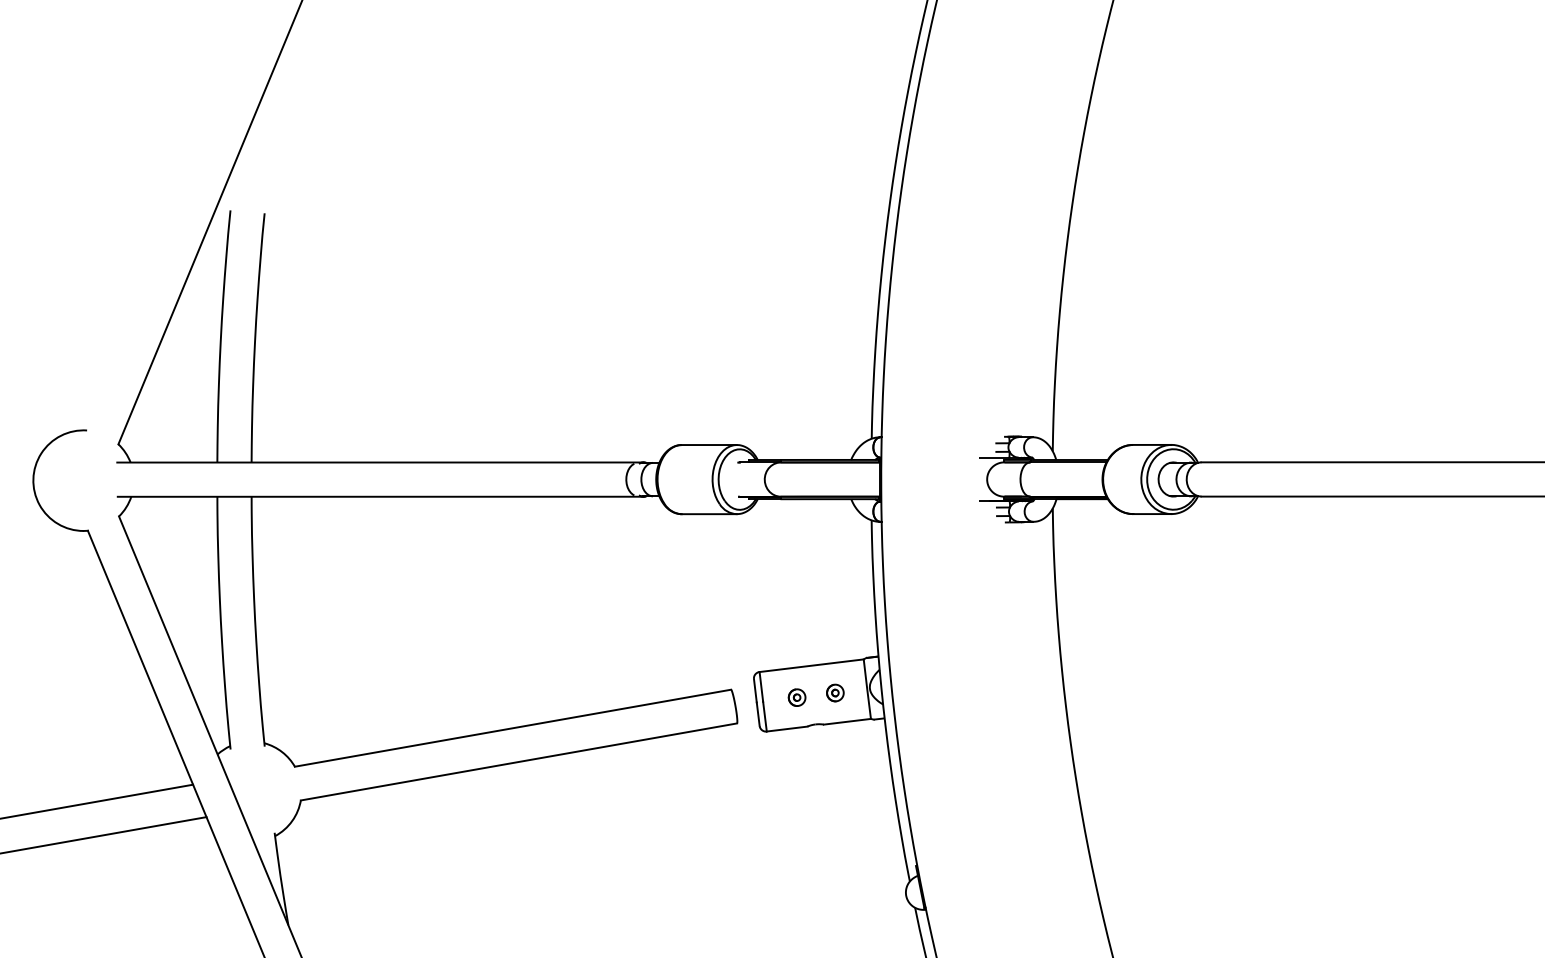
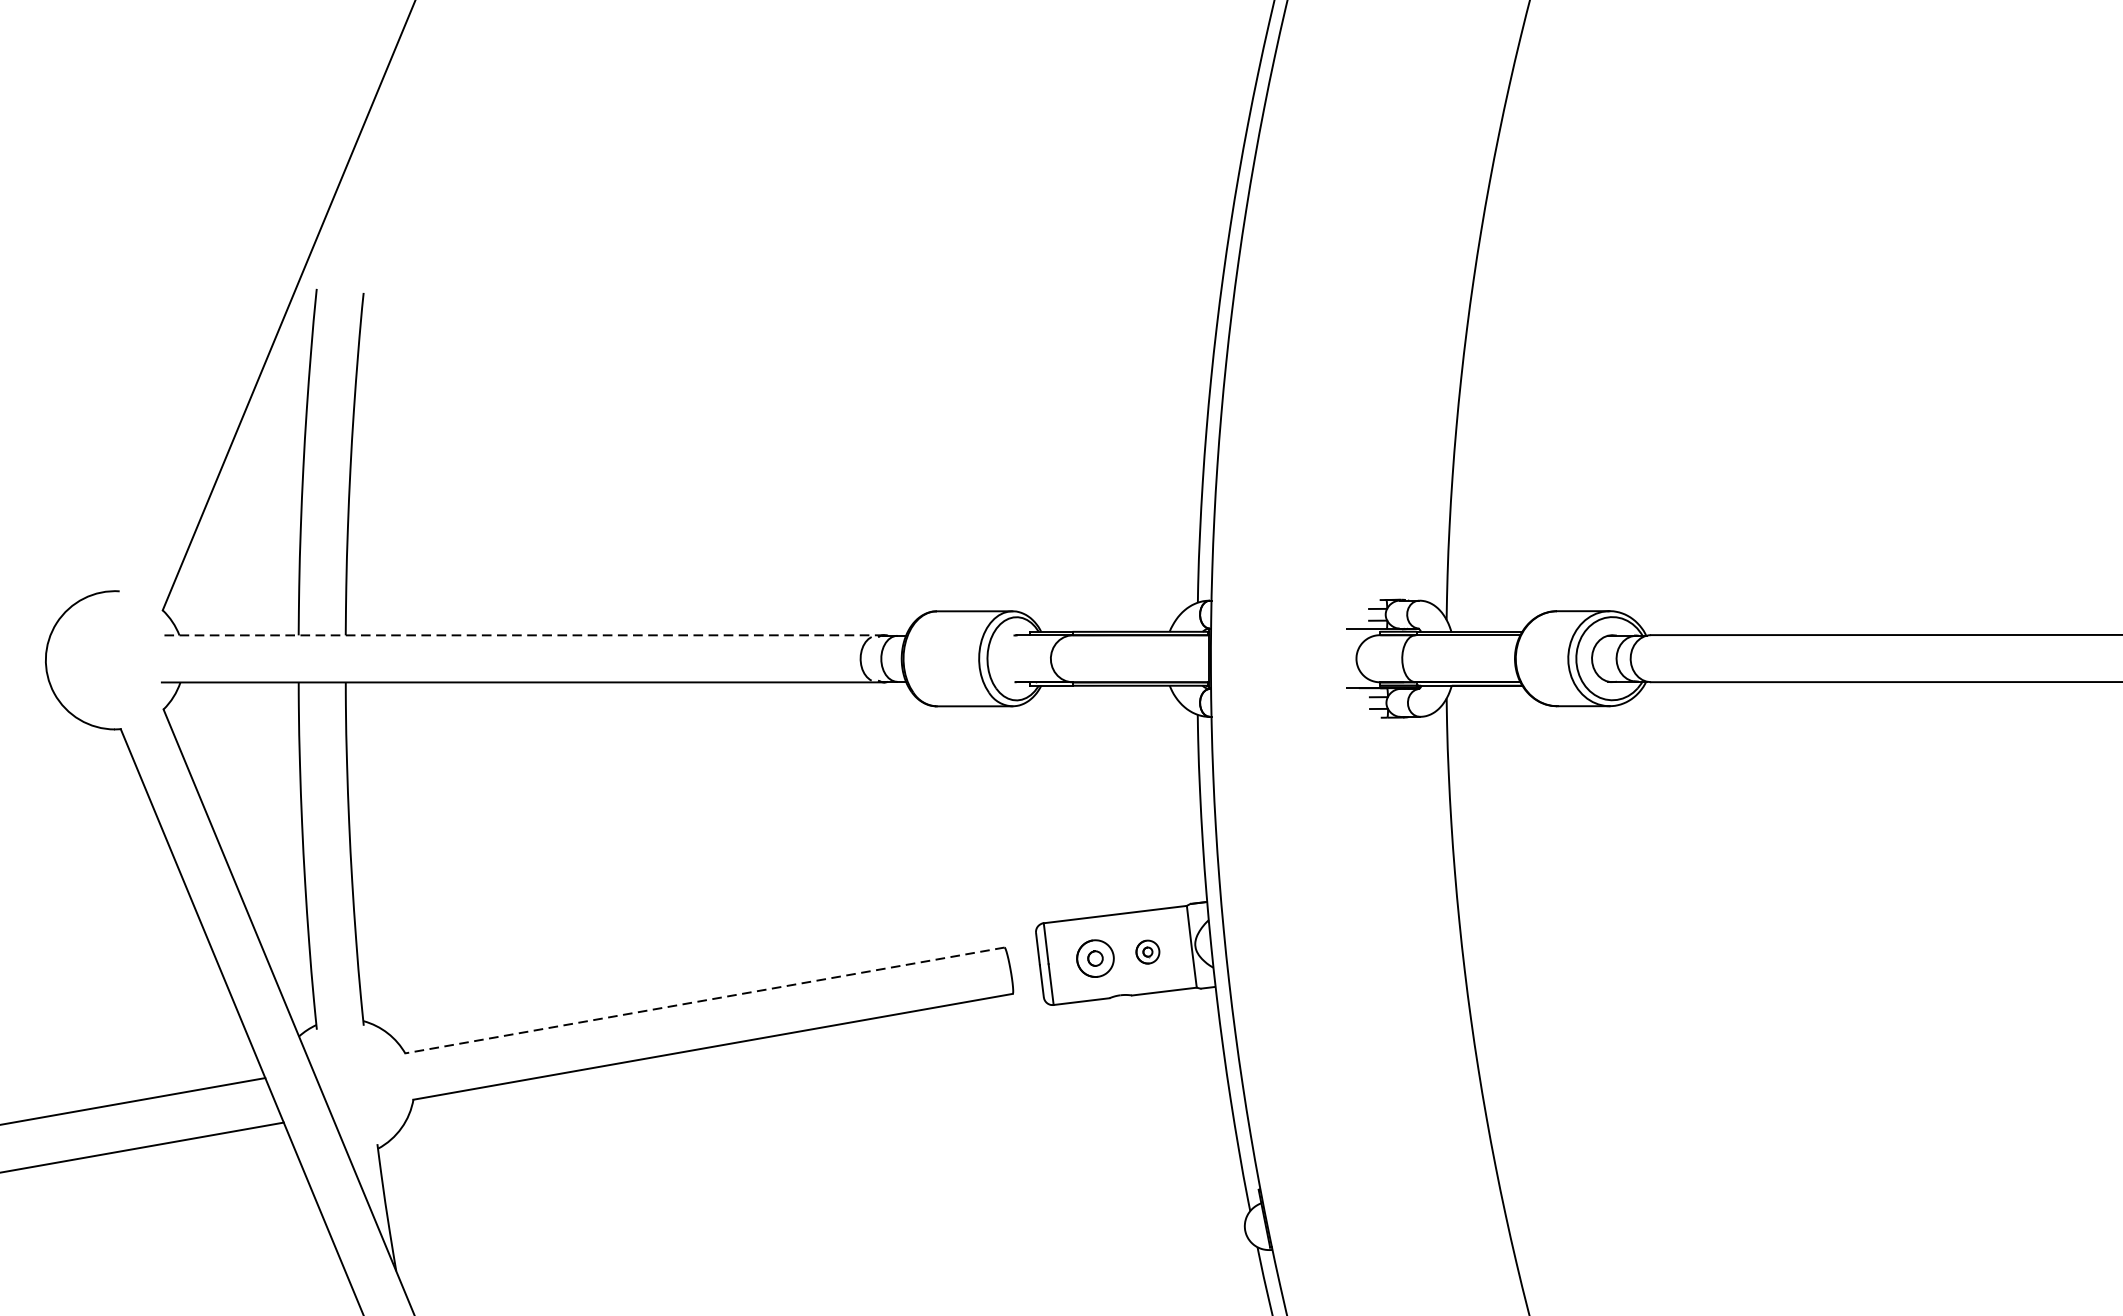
line: (379, 462) -> (521, 635), solid -> dashed
part: (796, 697) -> (1094, 958), size x1.6
line: (512, 728) -> (704, 1000), solid -> dashed

